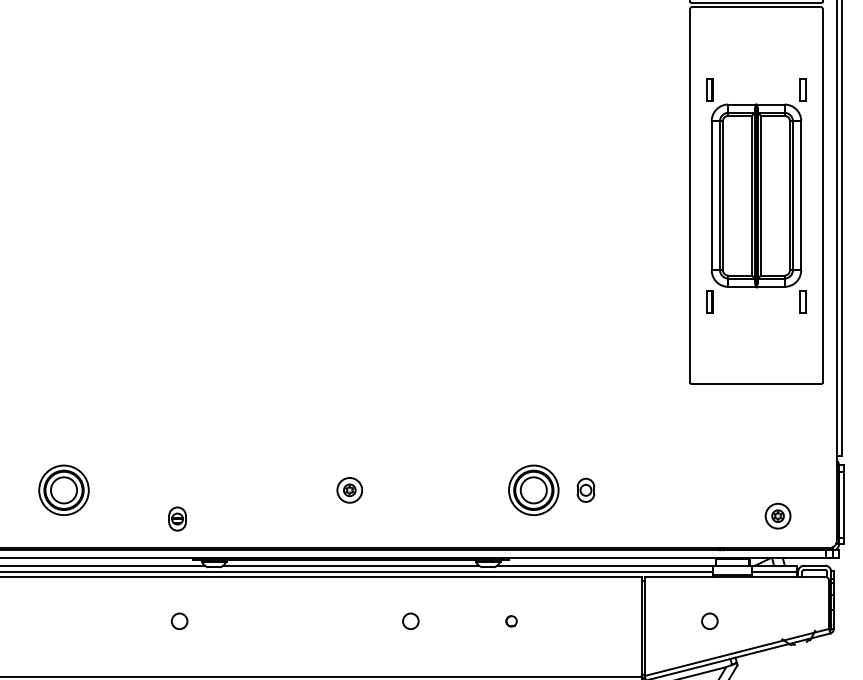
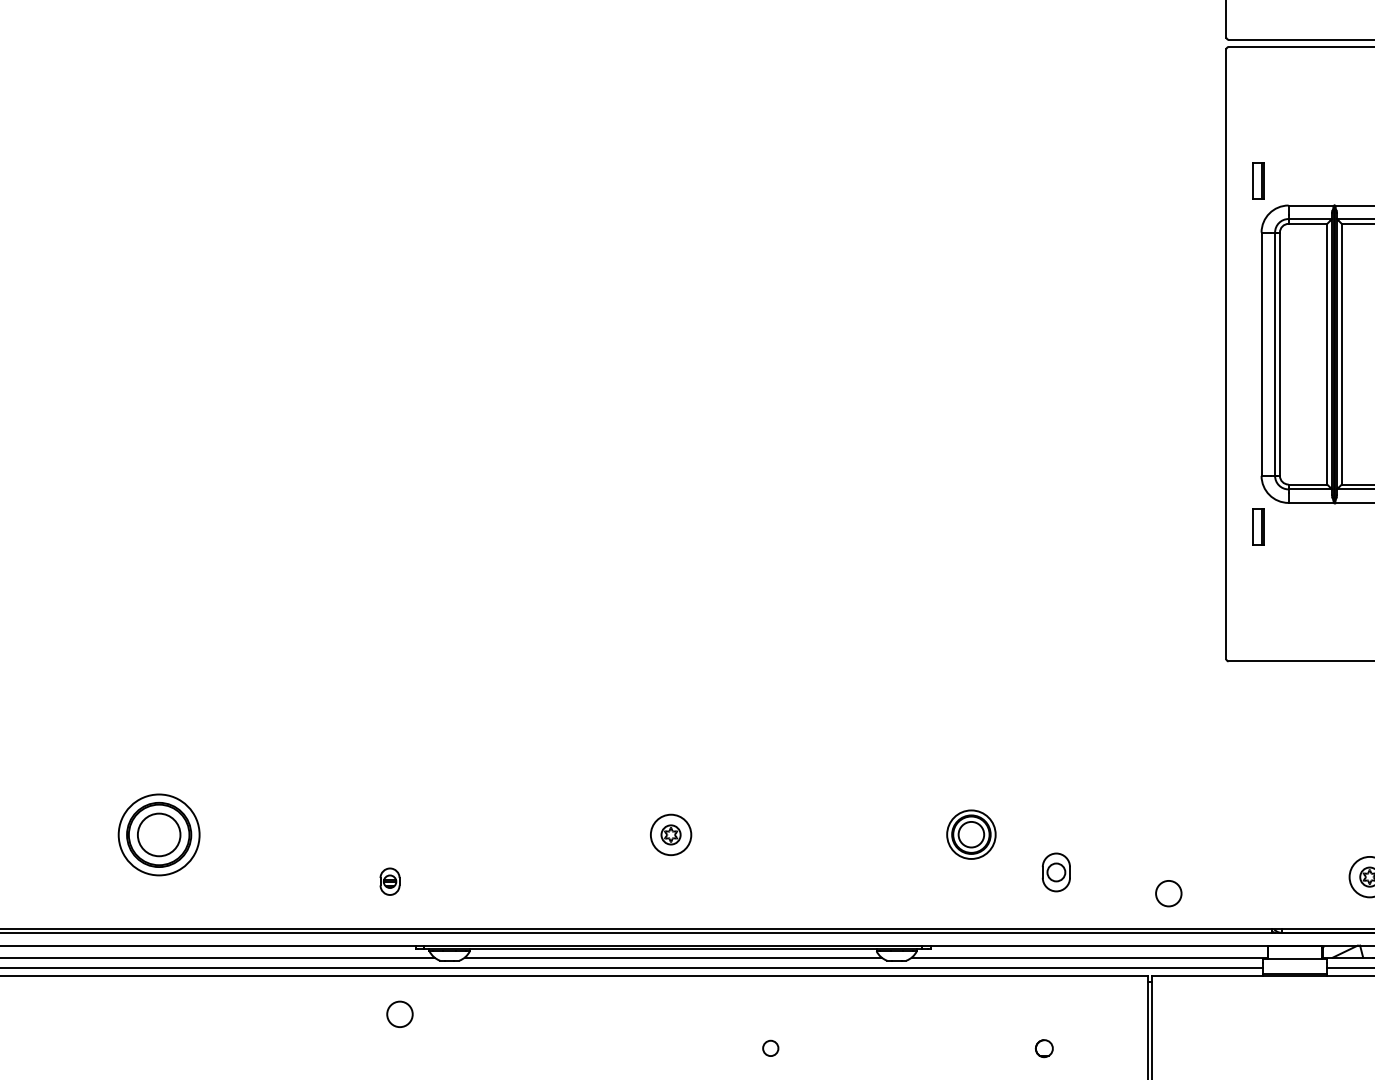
part: (63, 489) -> (158, 833), moved
part: (533, 489) -> (970, 833), size x0.6
part: (585, 489) -> (1055, 871), moved
part: (177, 518) -> (389, 880), size x0.7
circle: (179, 620) -> (399, 1013), moved
circle: (410, 620) -> (770, 1047), size x0.6
circle: (709, 620) -> (1168, 892), moved
circle: (511, 621) -> (1044, 1048), moved

